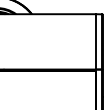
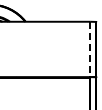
line: (96, 41) -> (90, 49), solid -> dashed

